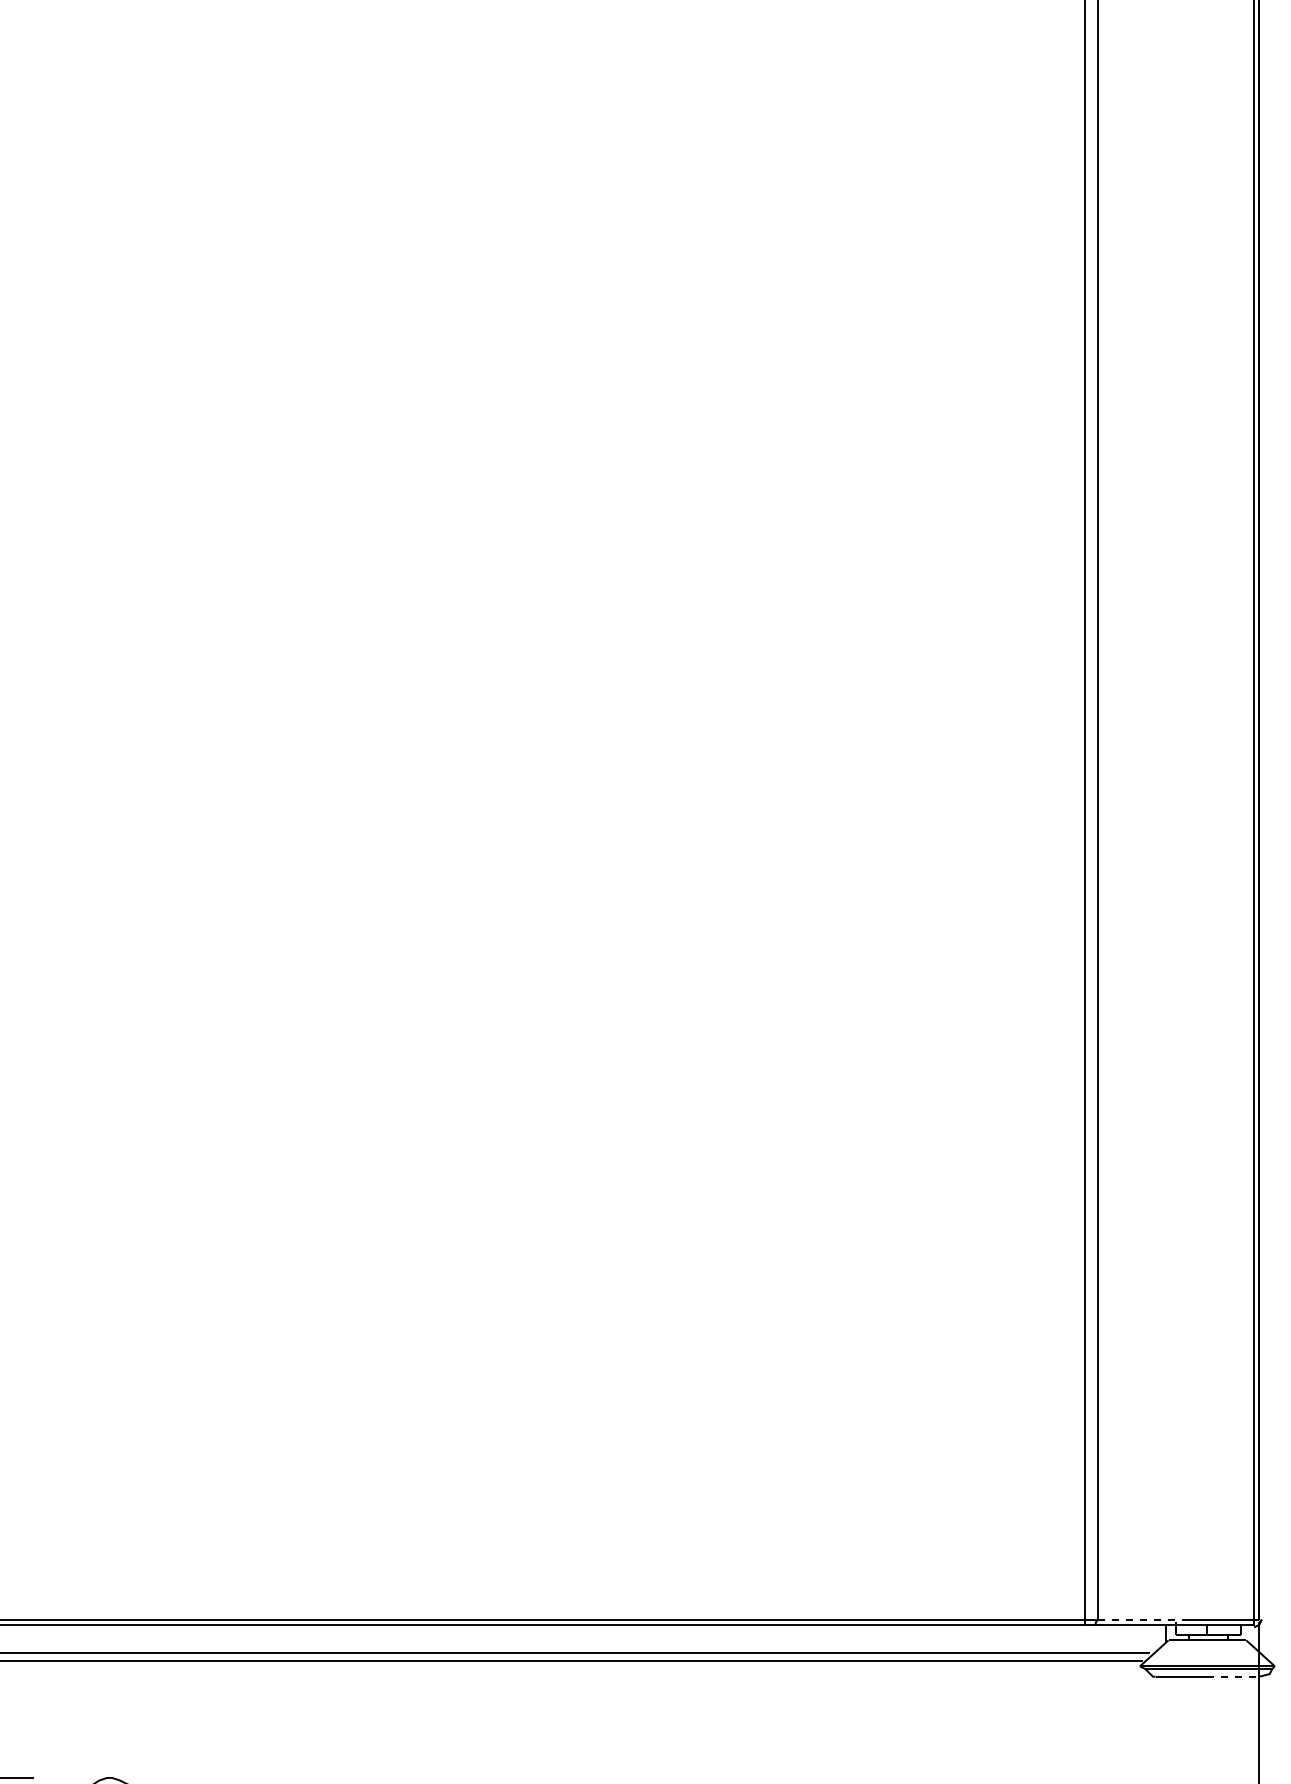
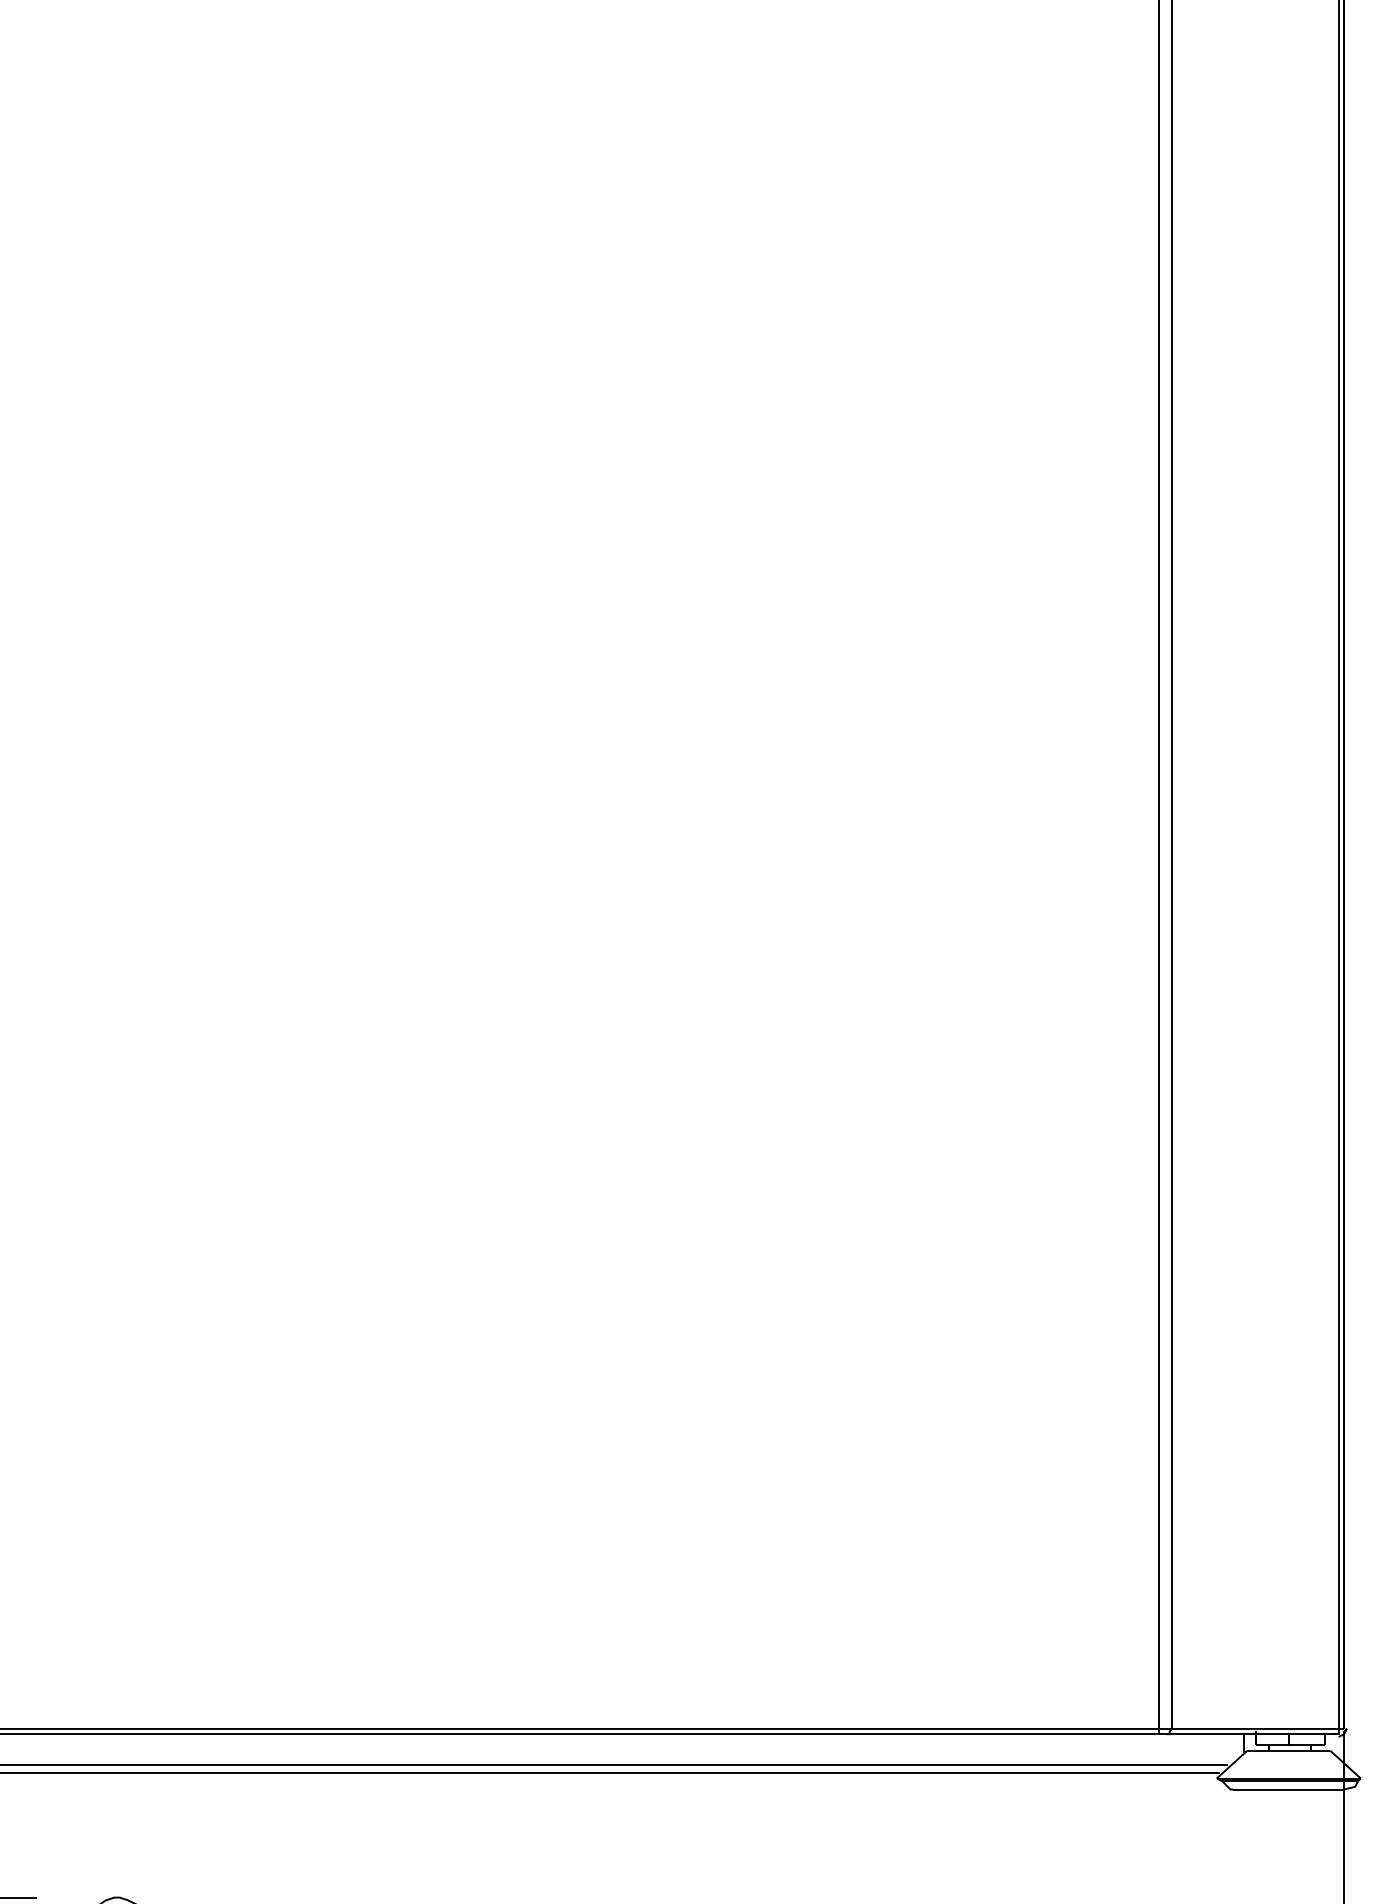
line: (1141, 1619) -> (1218, 1728), dashed -> solid
line: (1233, 1676) -> (1316, 1789), dashed -> solid

